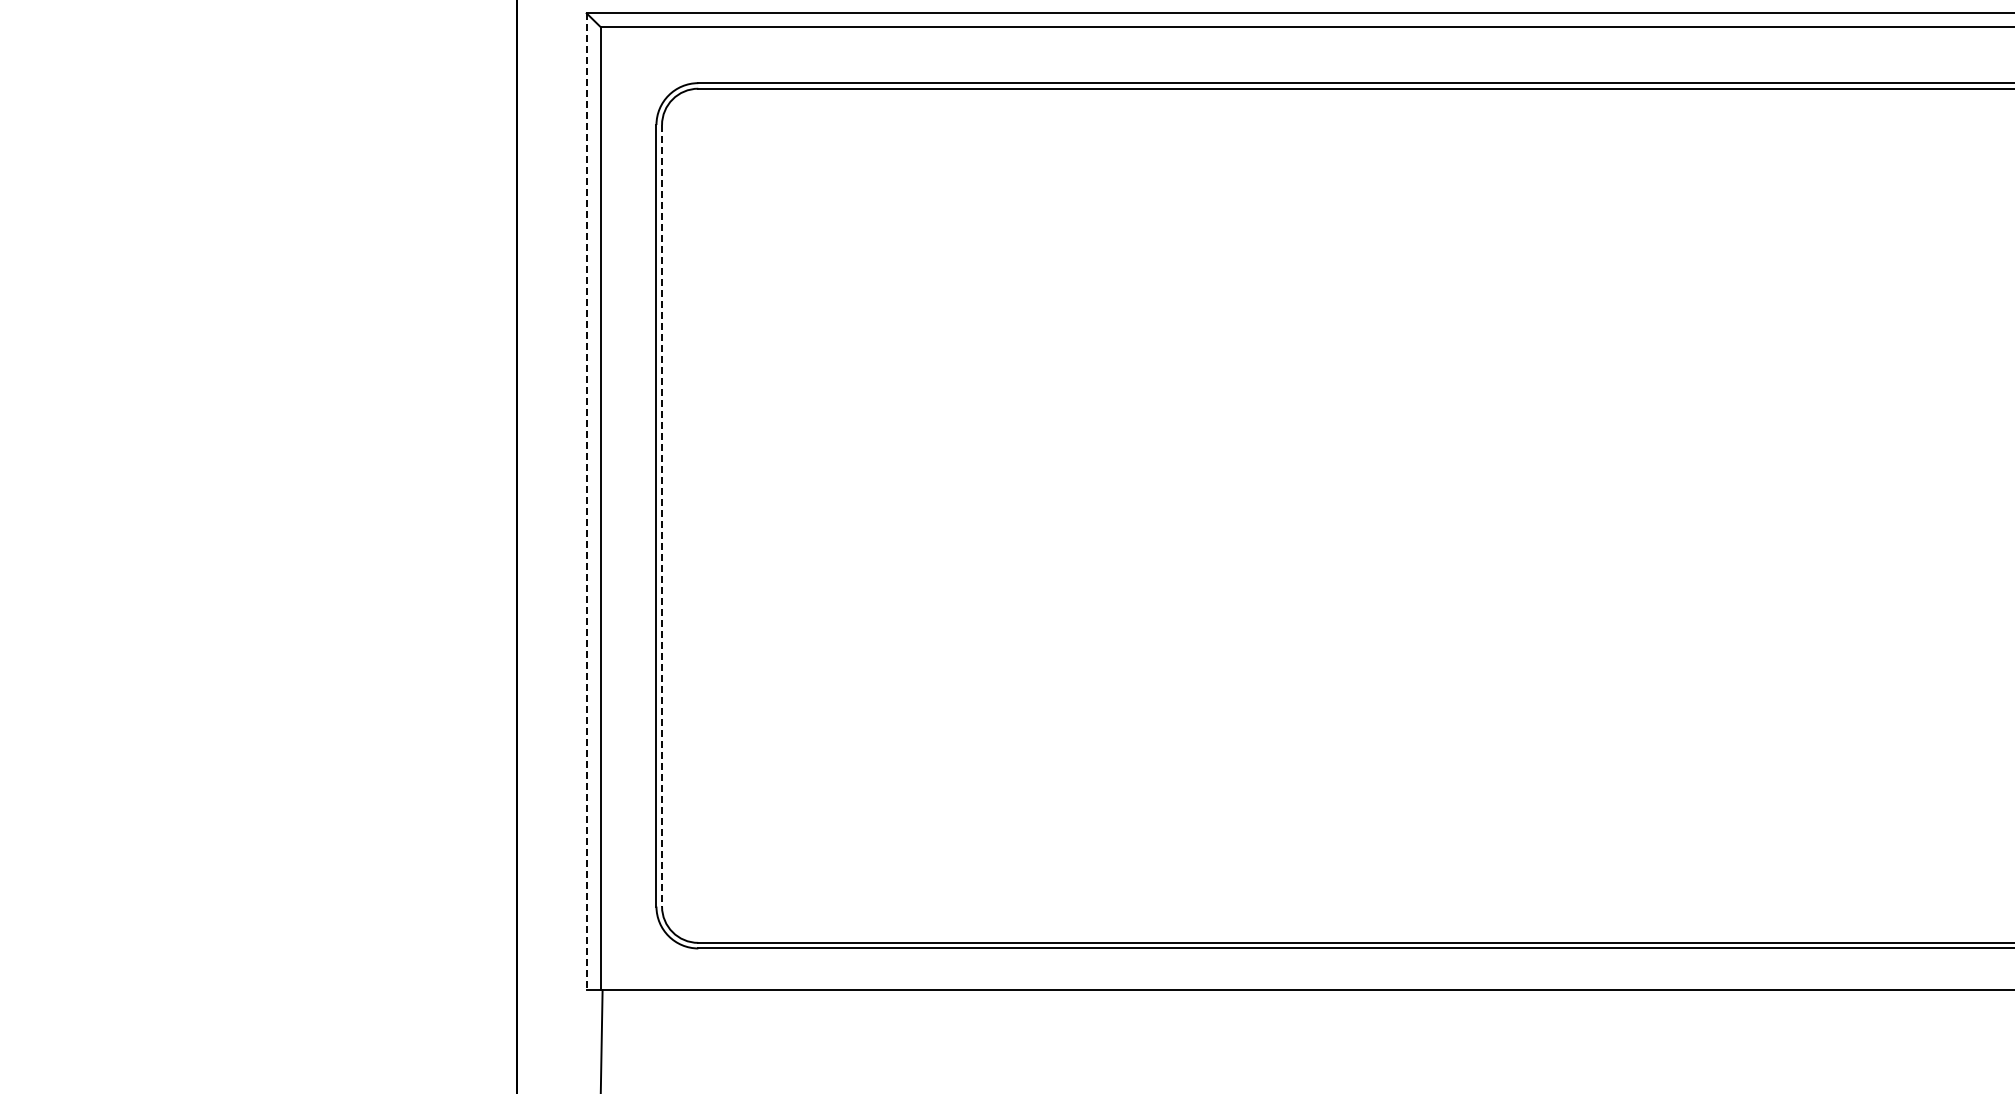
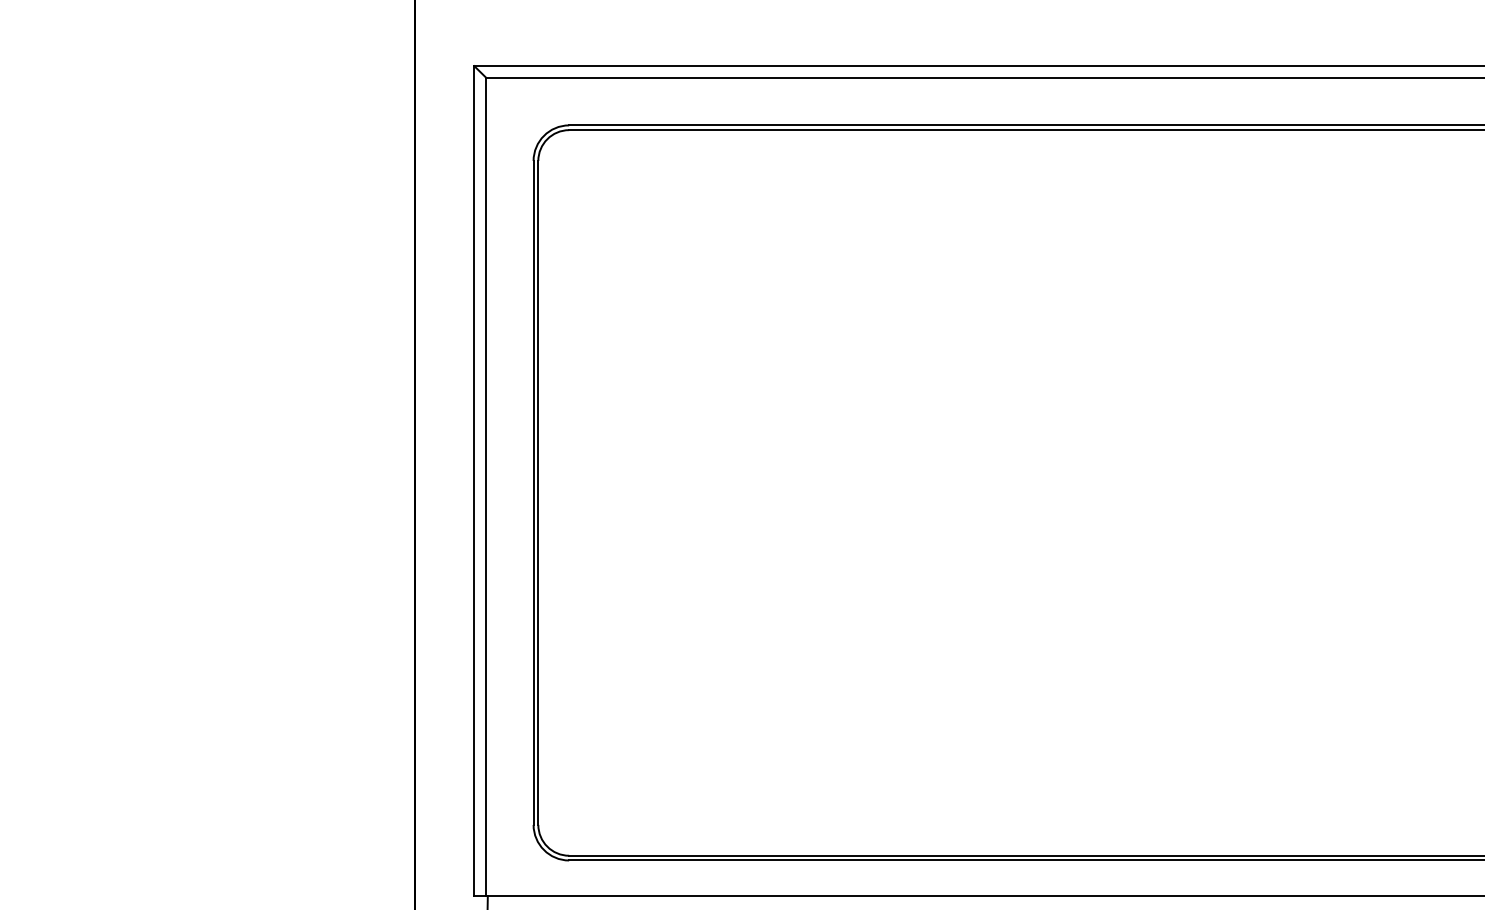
line: (586, 502) -> (474, 481), dashed -> solid
line: (662, 515) -> (538, 492), dashed -> solid

